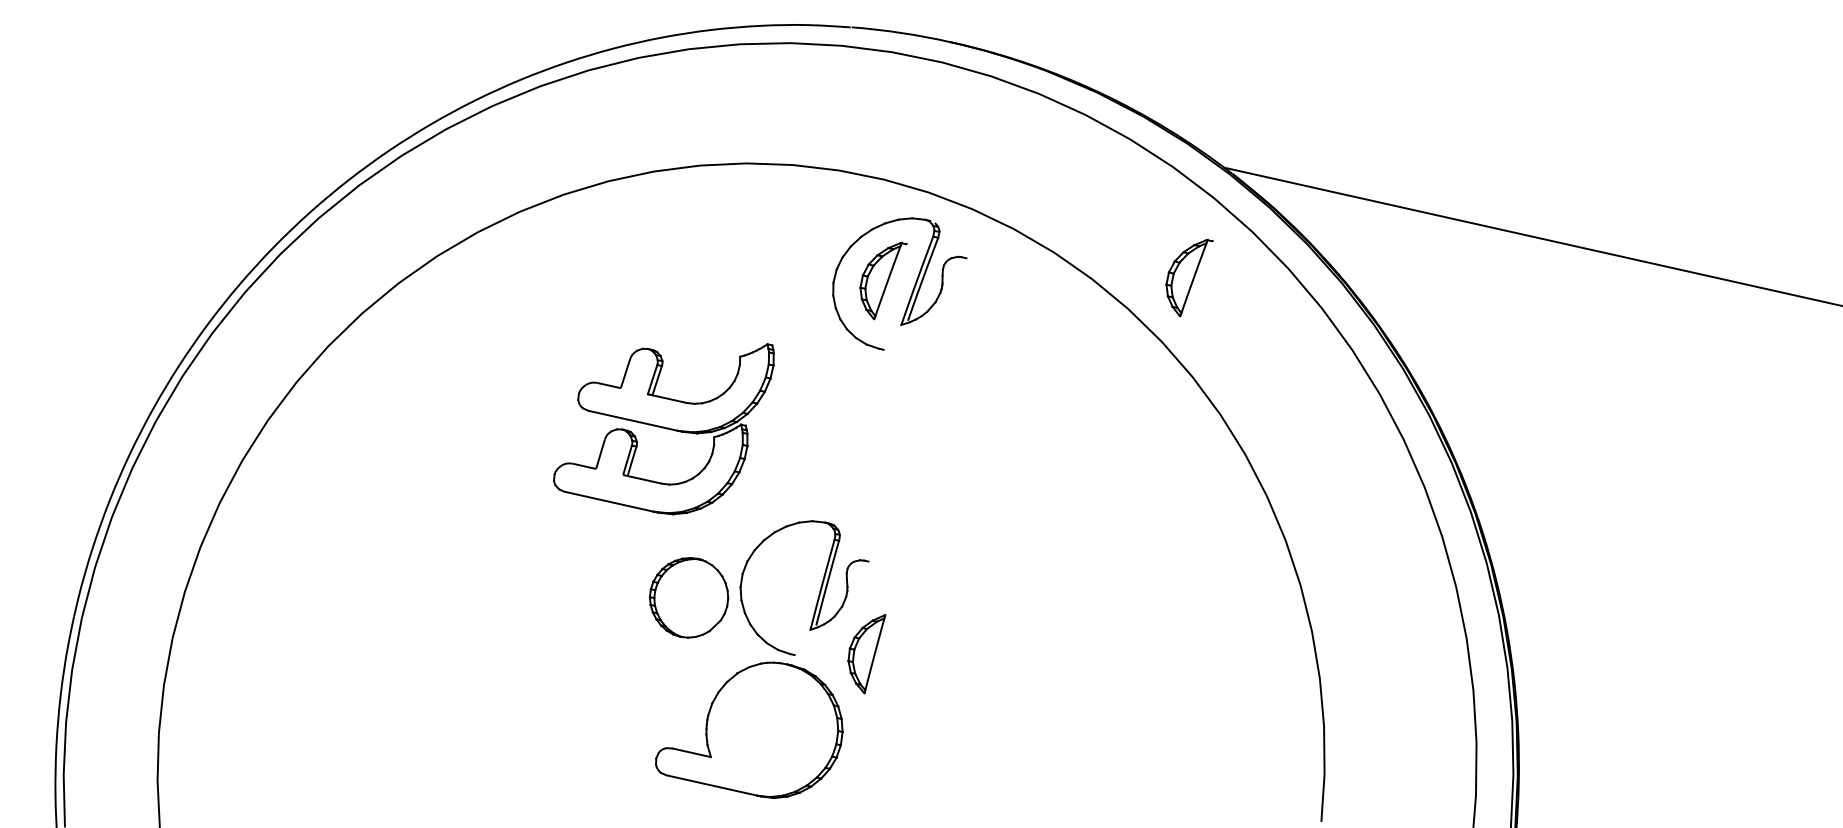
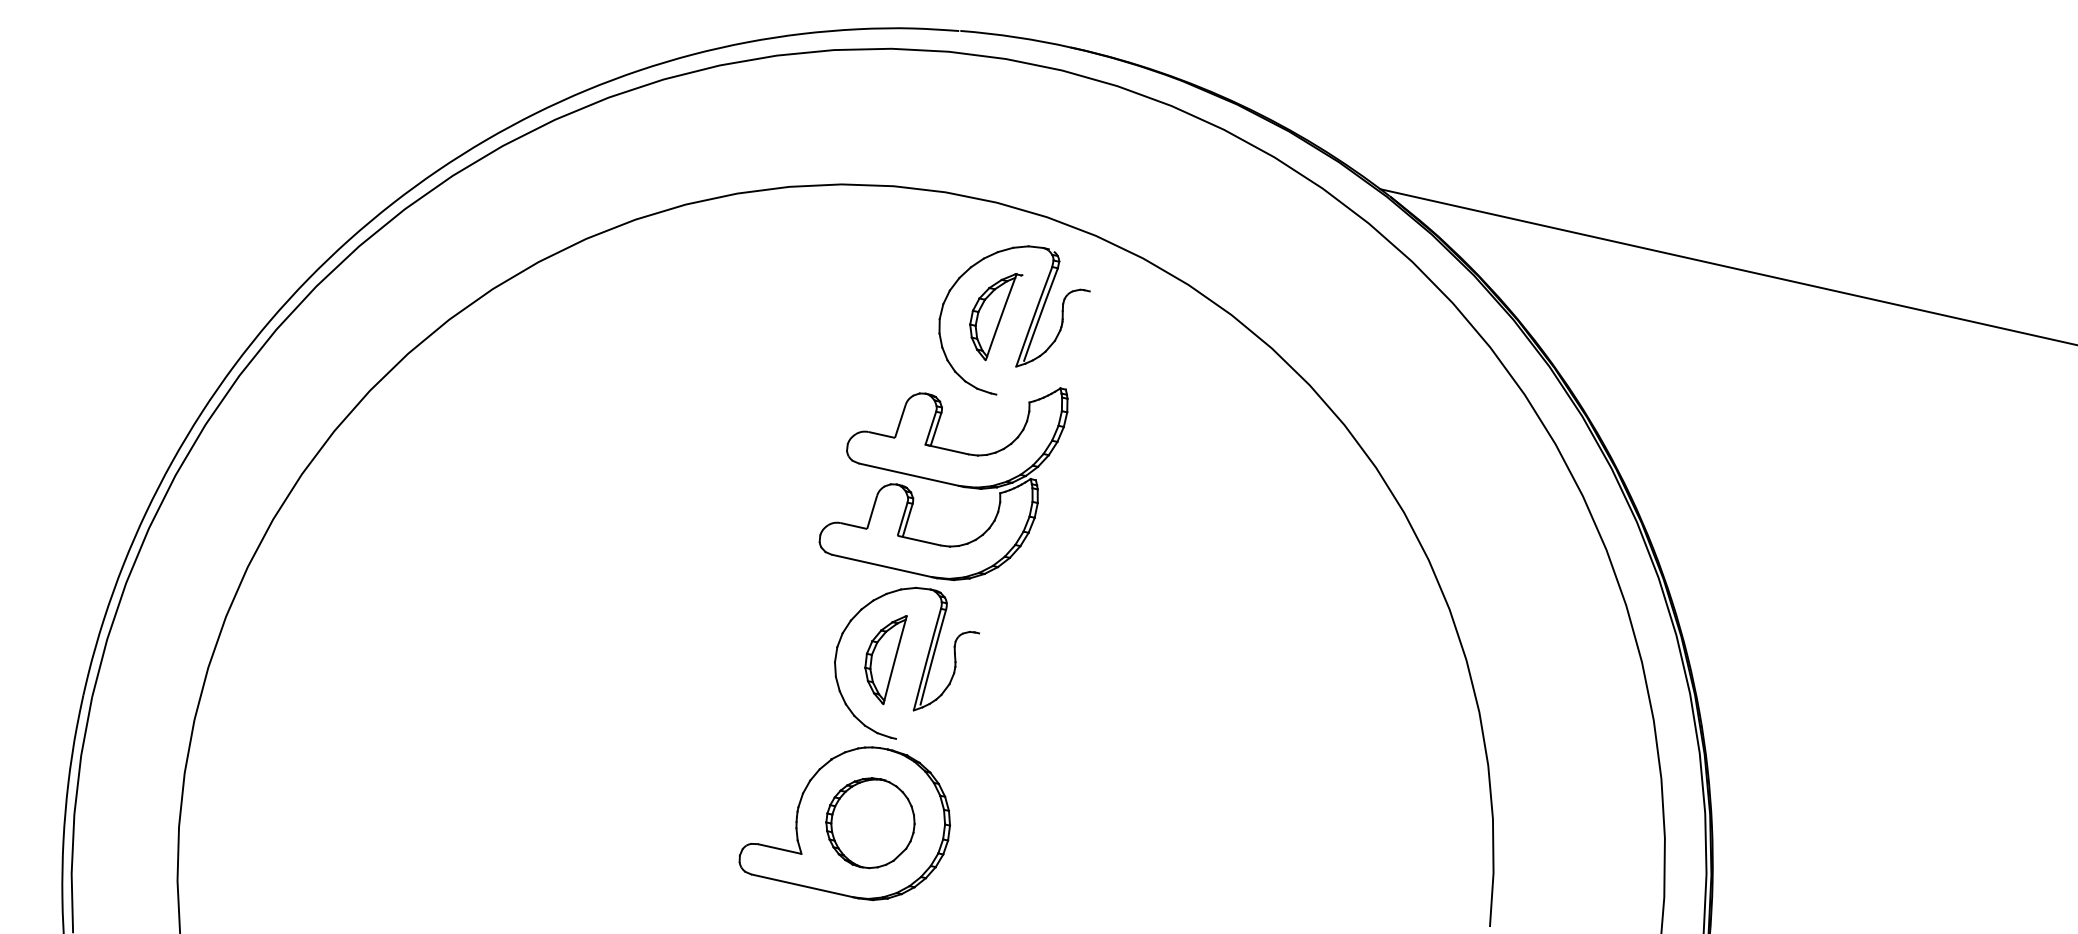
part: (1189, 277) -> (1341, 313), removed
part: (663, 429) -> (943, 484), moved
part: (688, 597) -> (869, 822), moved
part: (866, 654) -> (885, 660), moved

